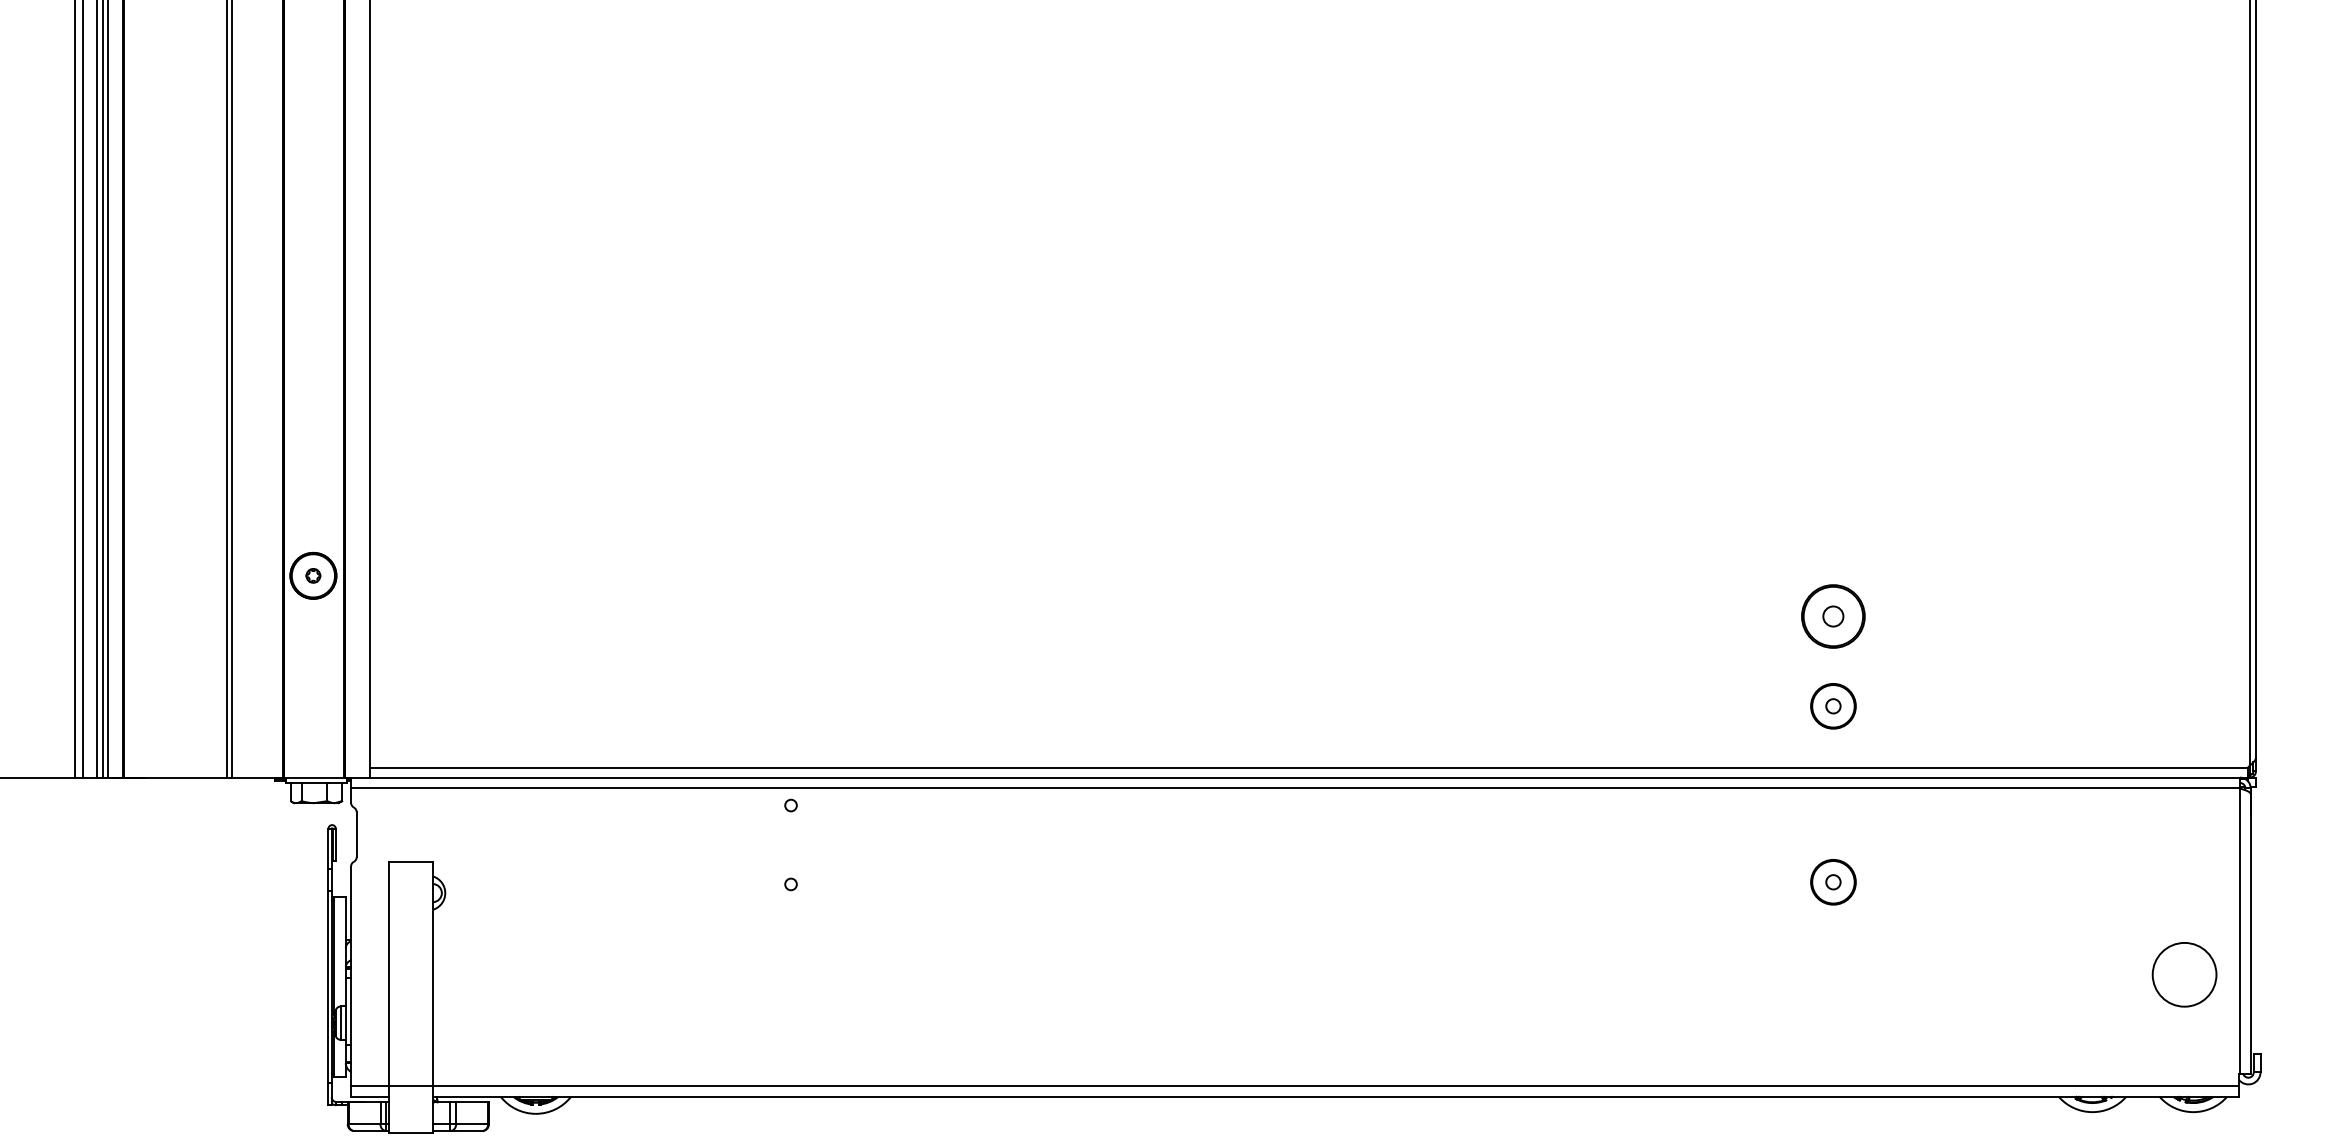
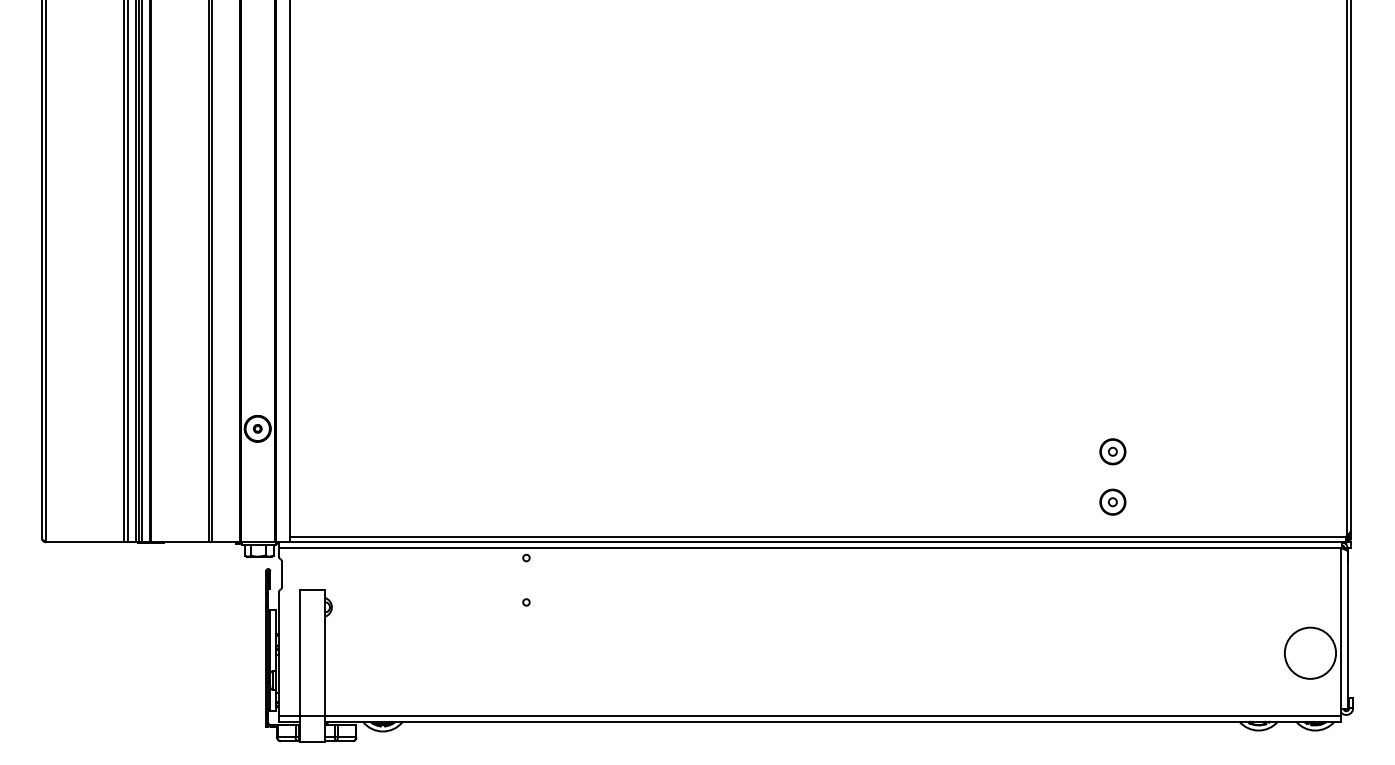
part: (1832, 616) -> (1112, 451), size x0.71
part: (1832, 880) -> (1112, 600), removed
circle: (2184, 973) -> (1310, 652), size x1.43

